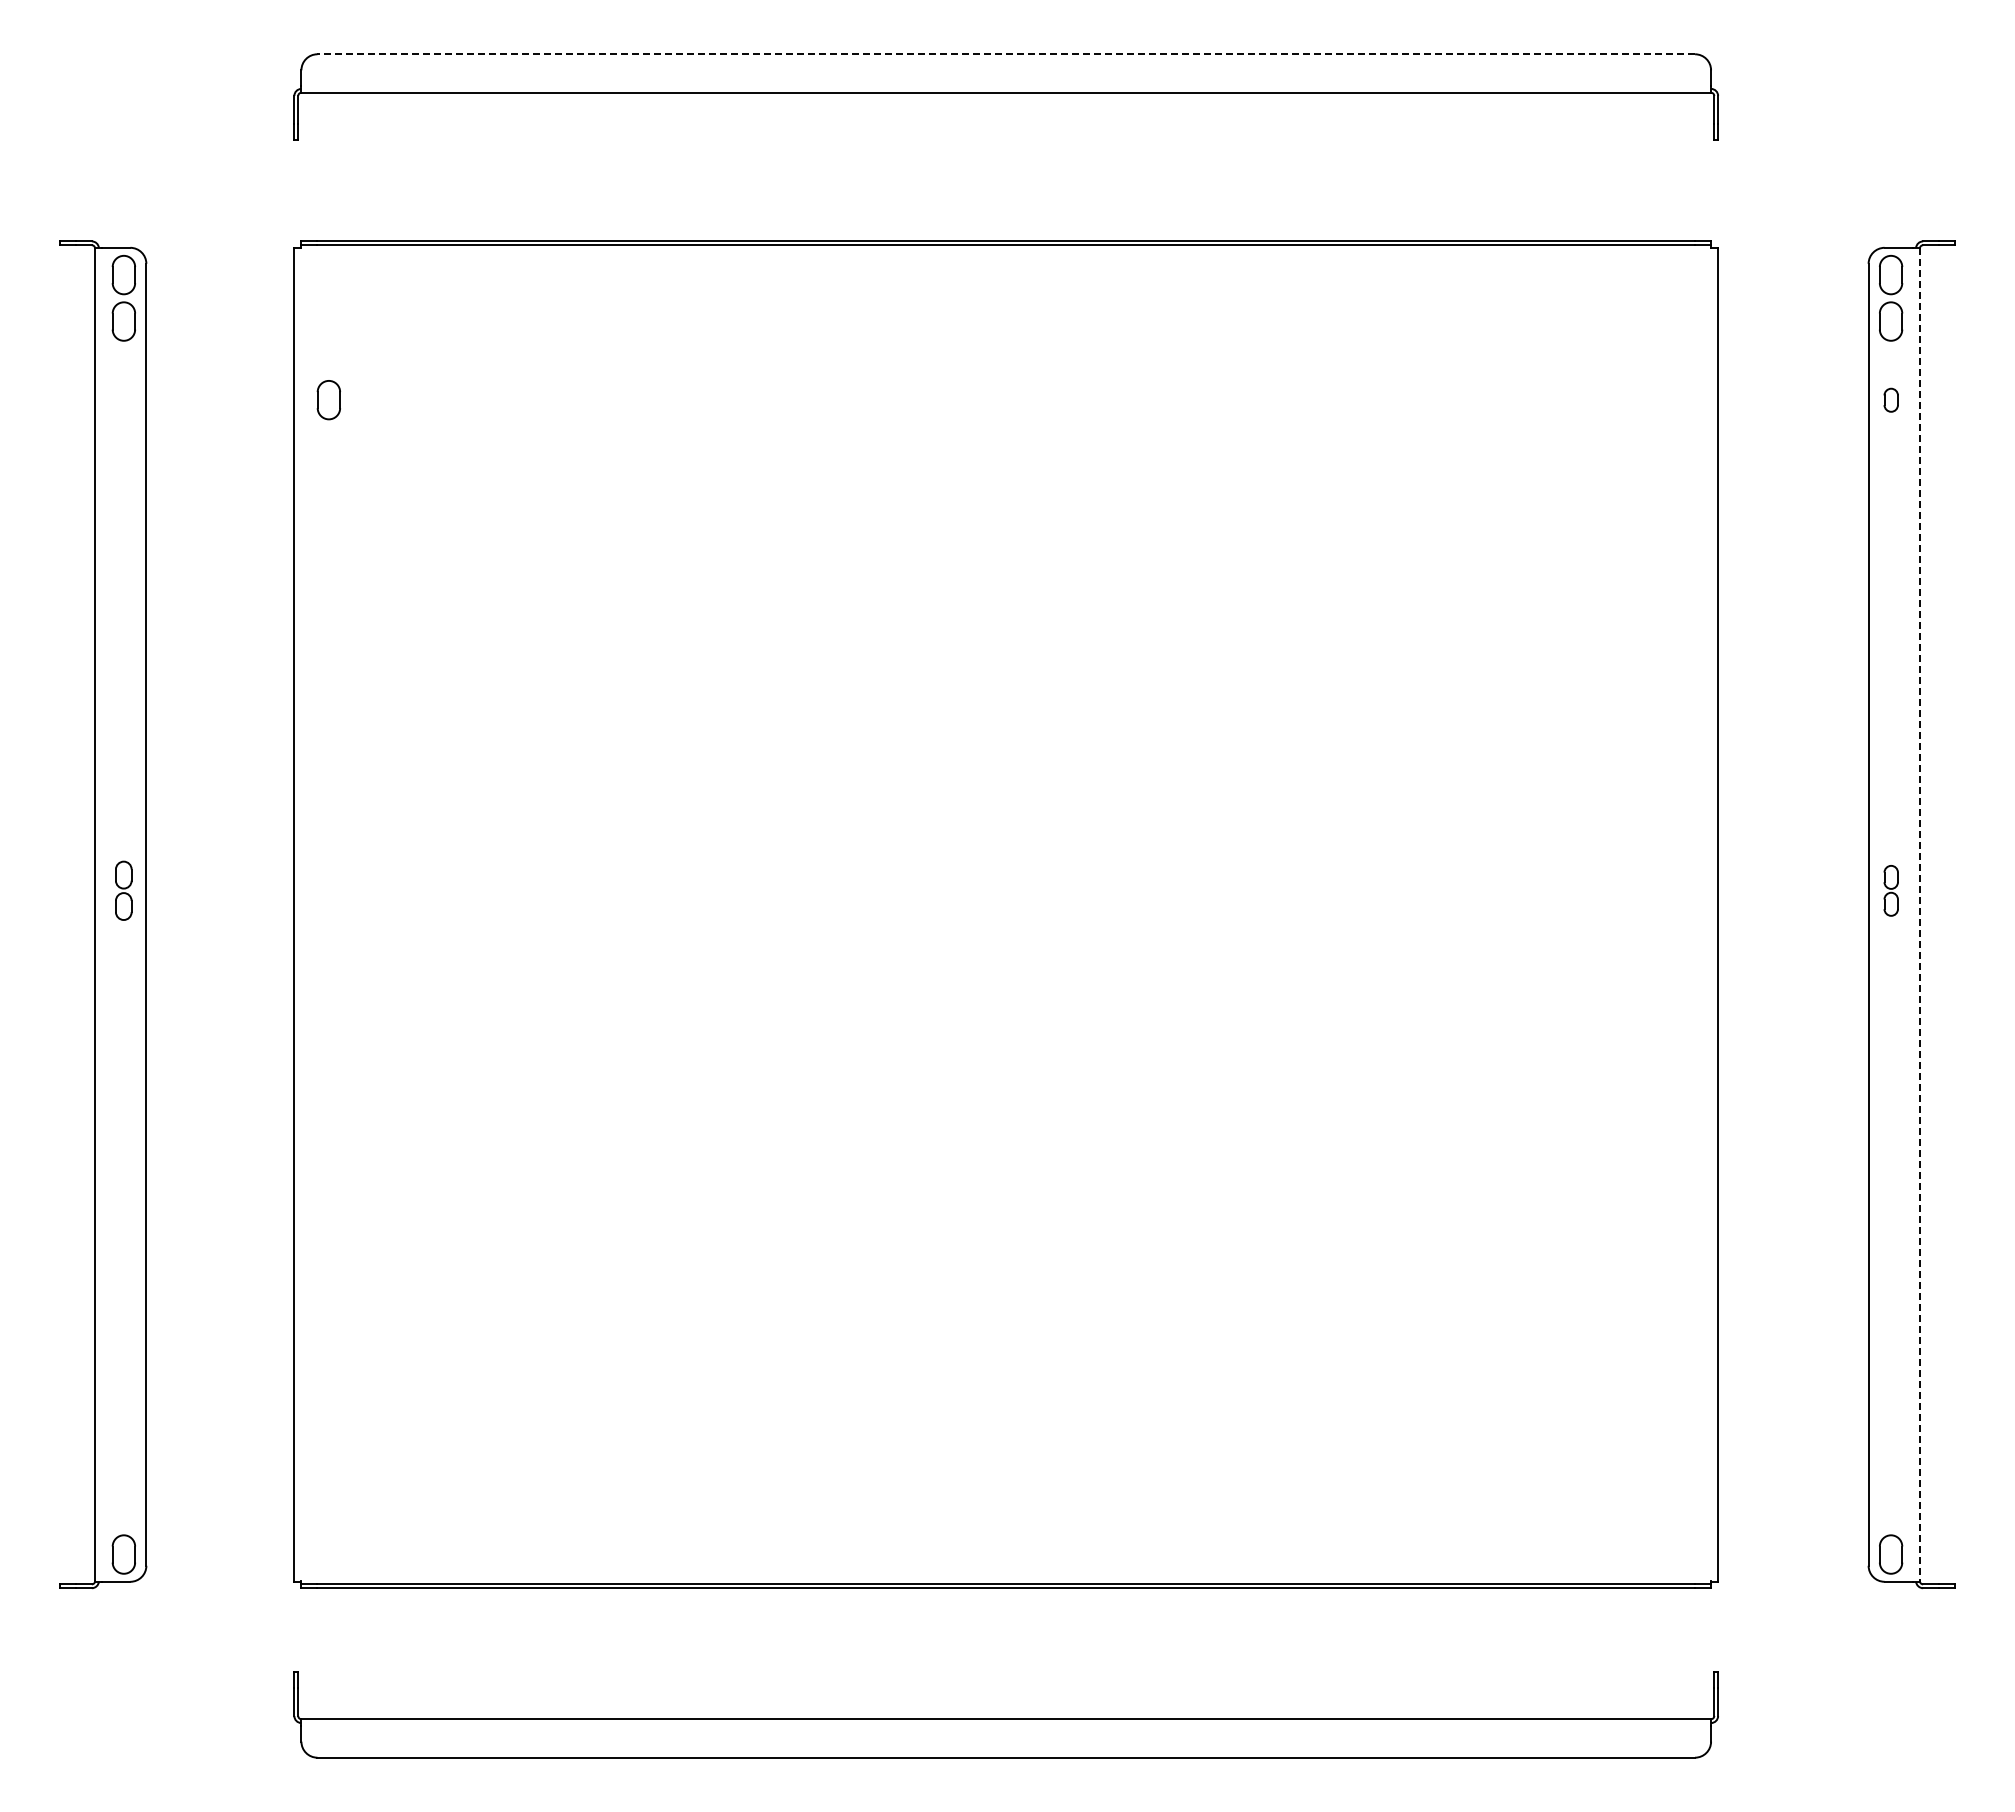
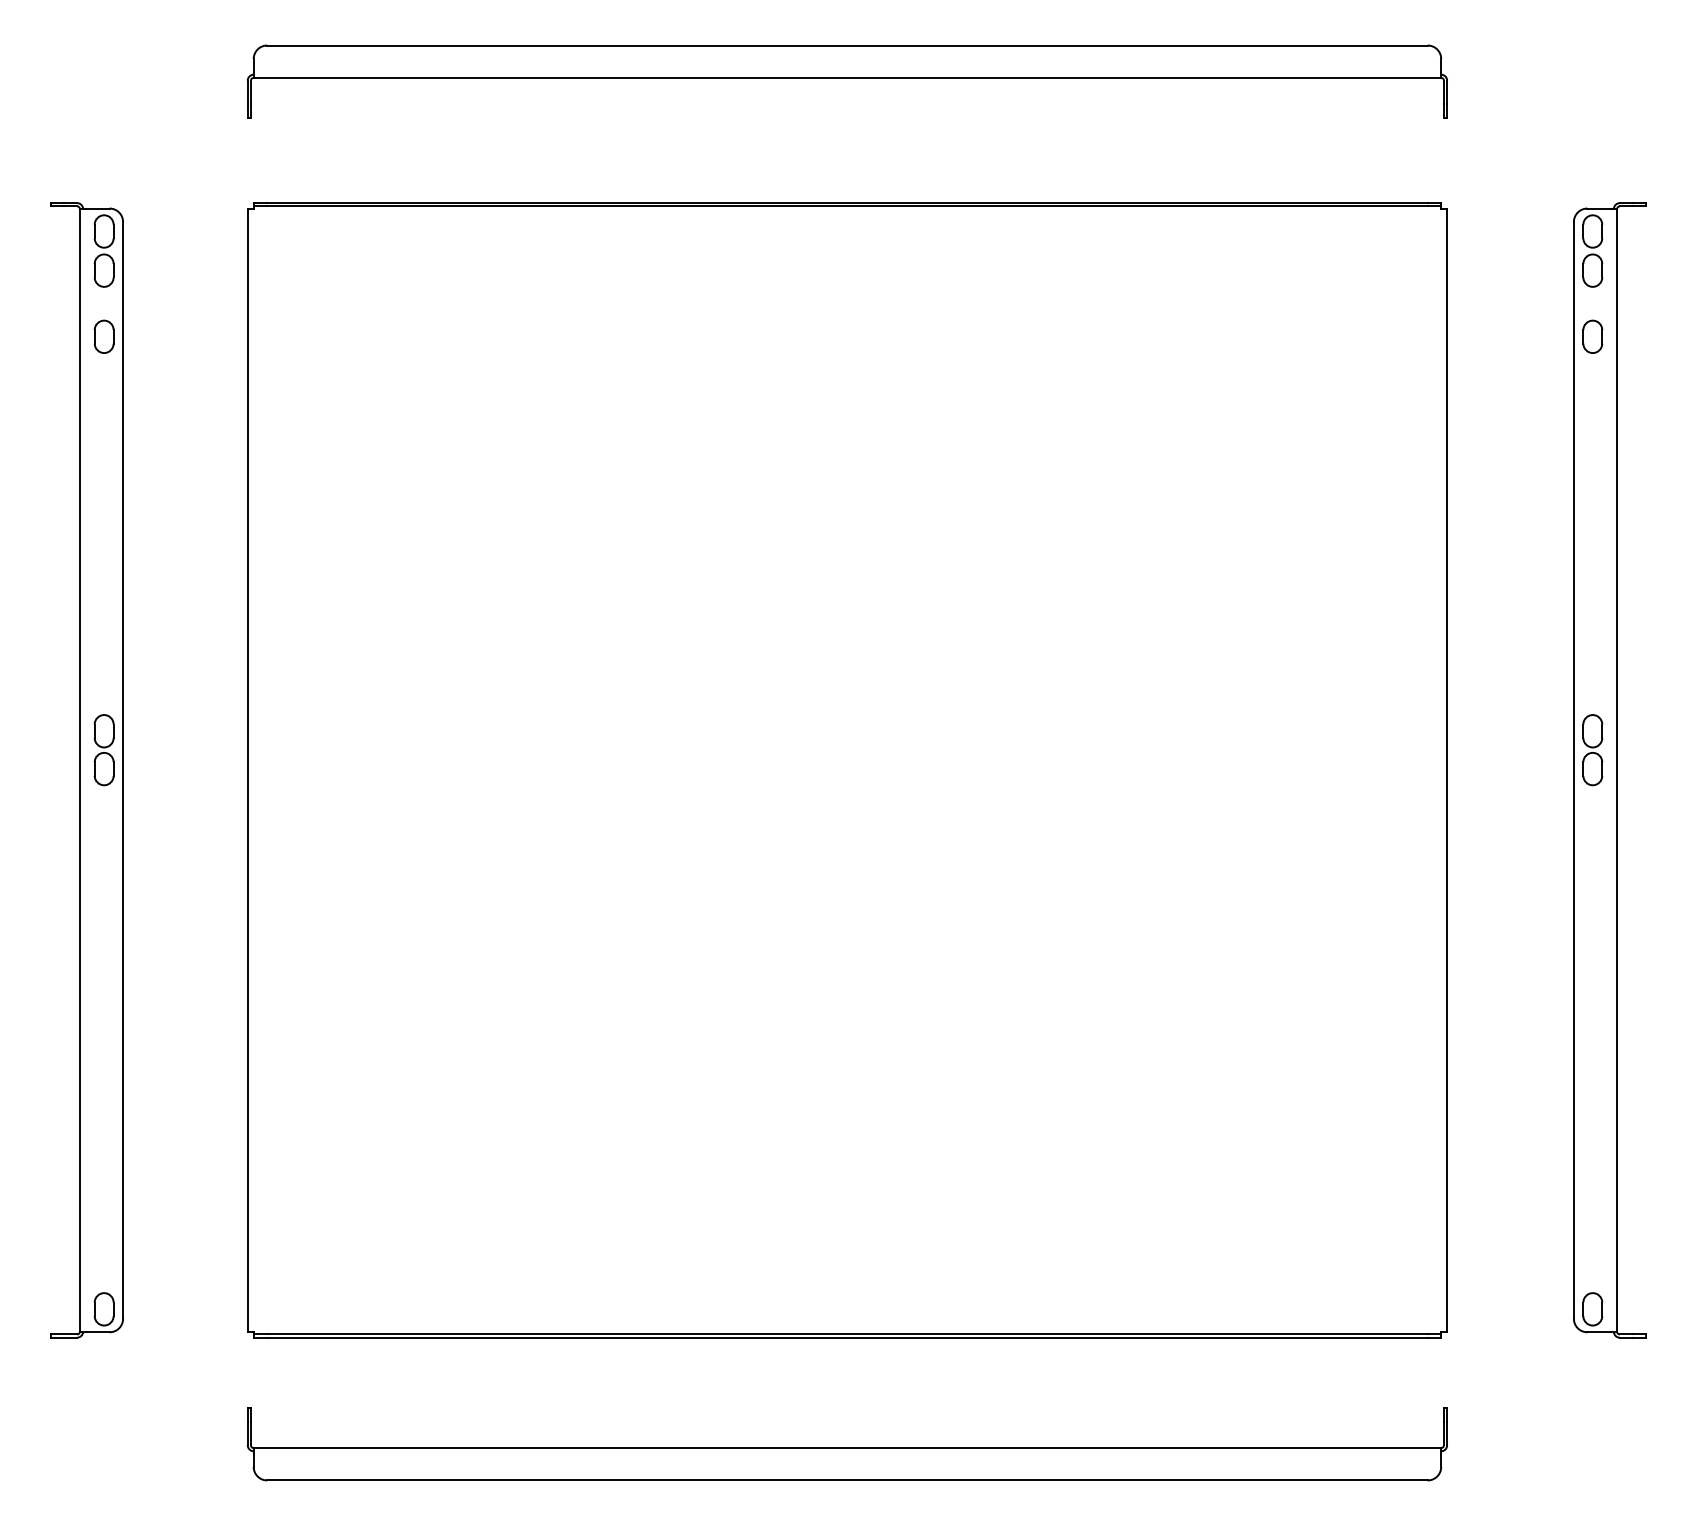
line: (1006, 54) -> (847, 45), dashed -> solid
part: (328, 400) -> (103, 337), moved
part: (1891, 400) -> (1593, 337), size x1.67
part: (123, 890) -> (103, 749), size x1.43
part: (1891, 890) -> (1593, 749), size x1.67
line: (1919, 915) -> (1616, 771), dashed -> solid

